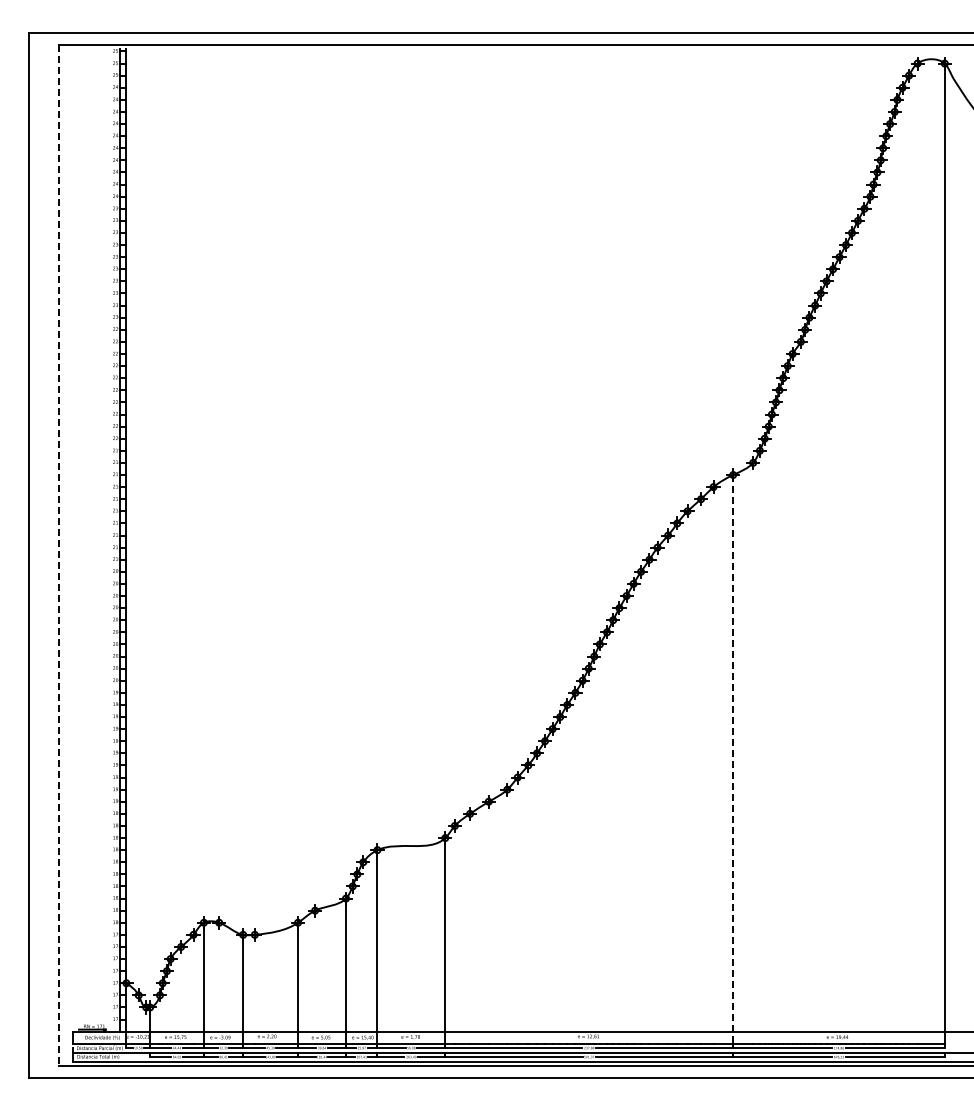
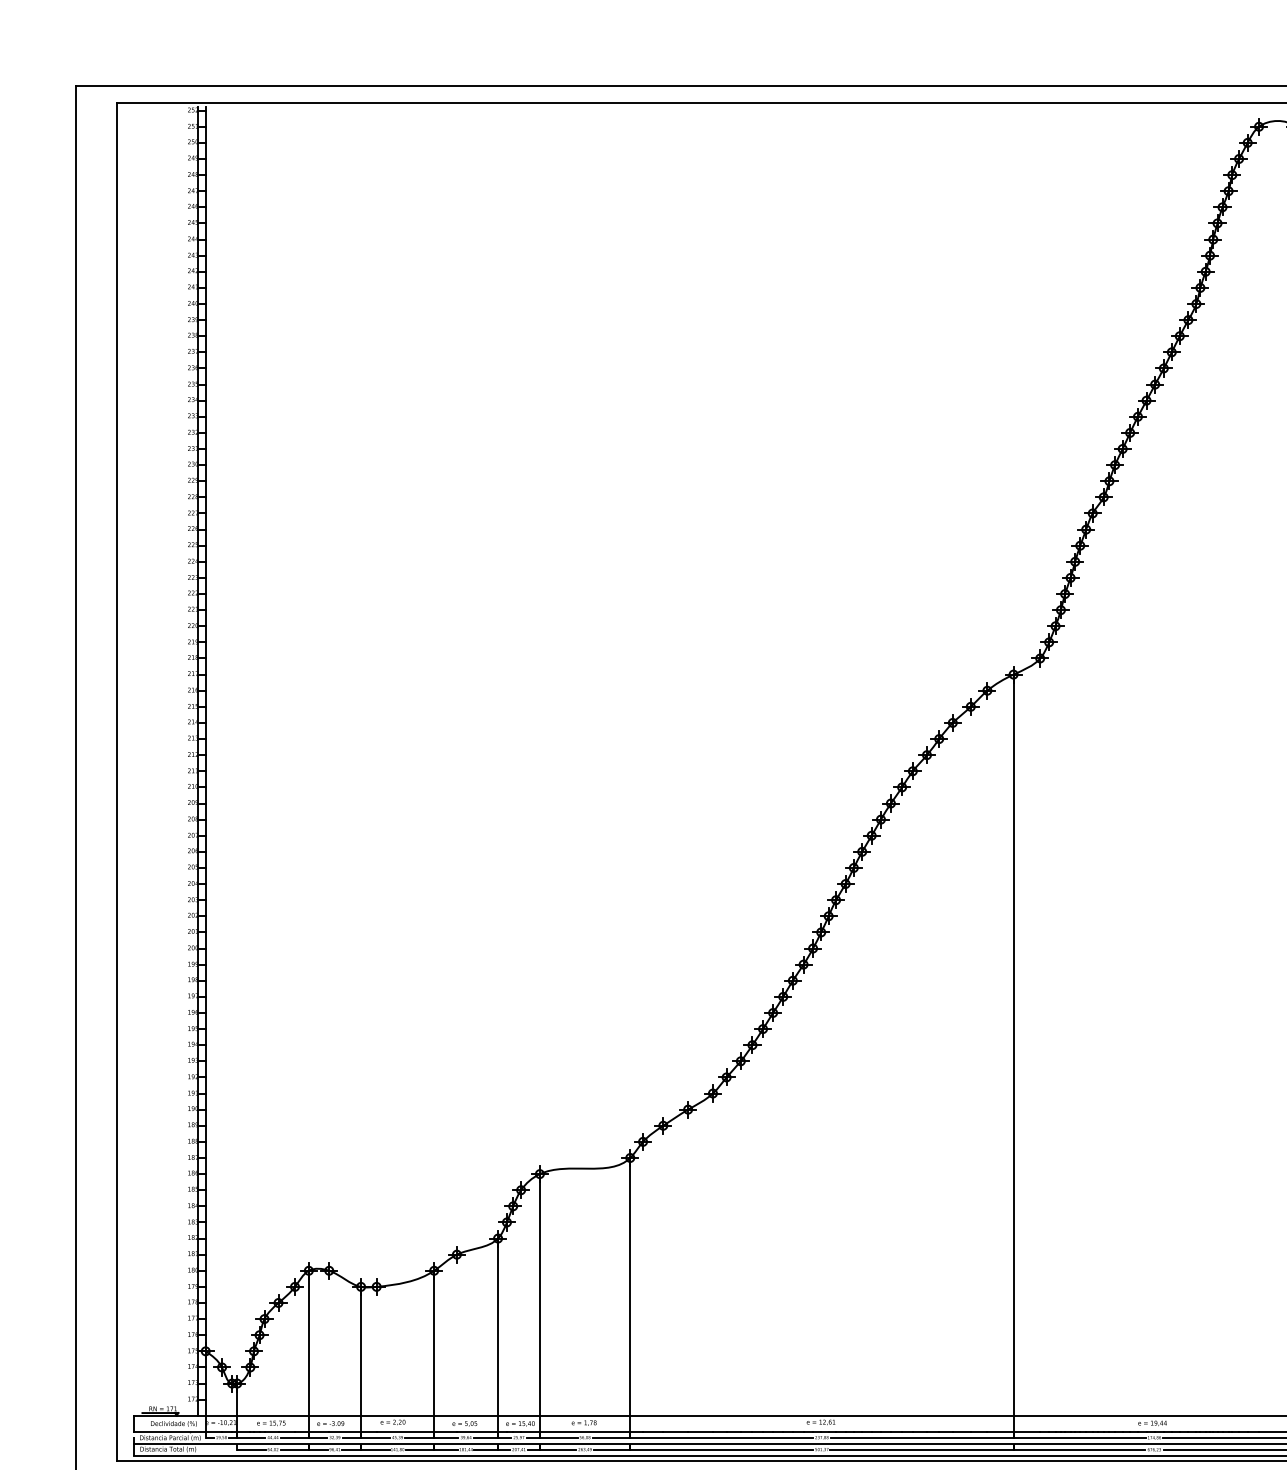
line: (59, 555) -> (116, 781), dashed -> solid
line: (733, 759) -> (1014, 1053), dashed -> solid

